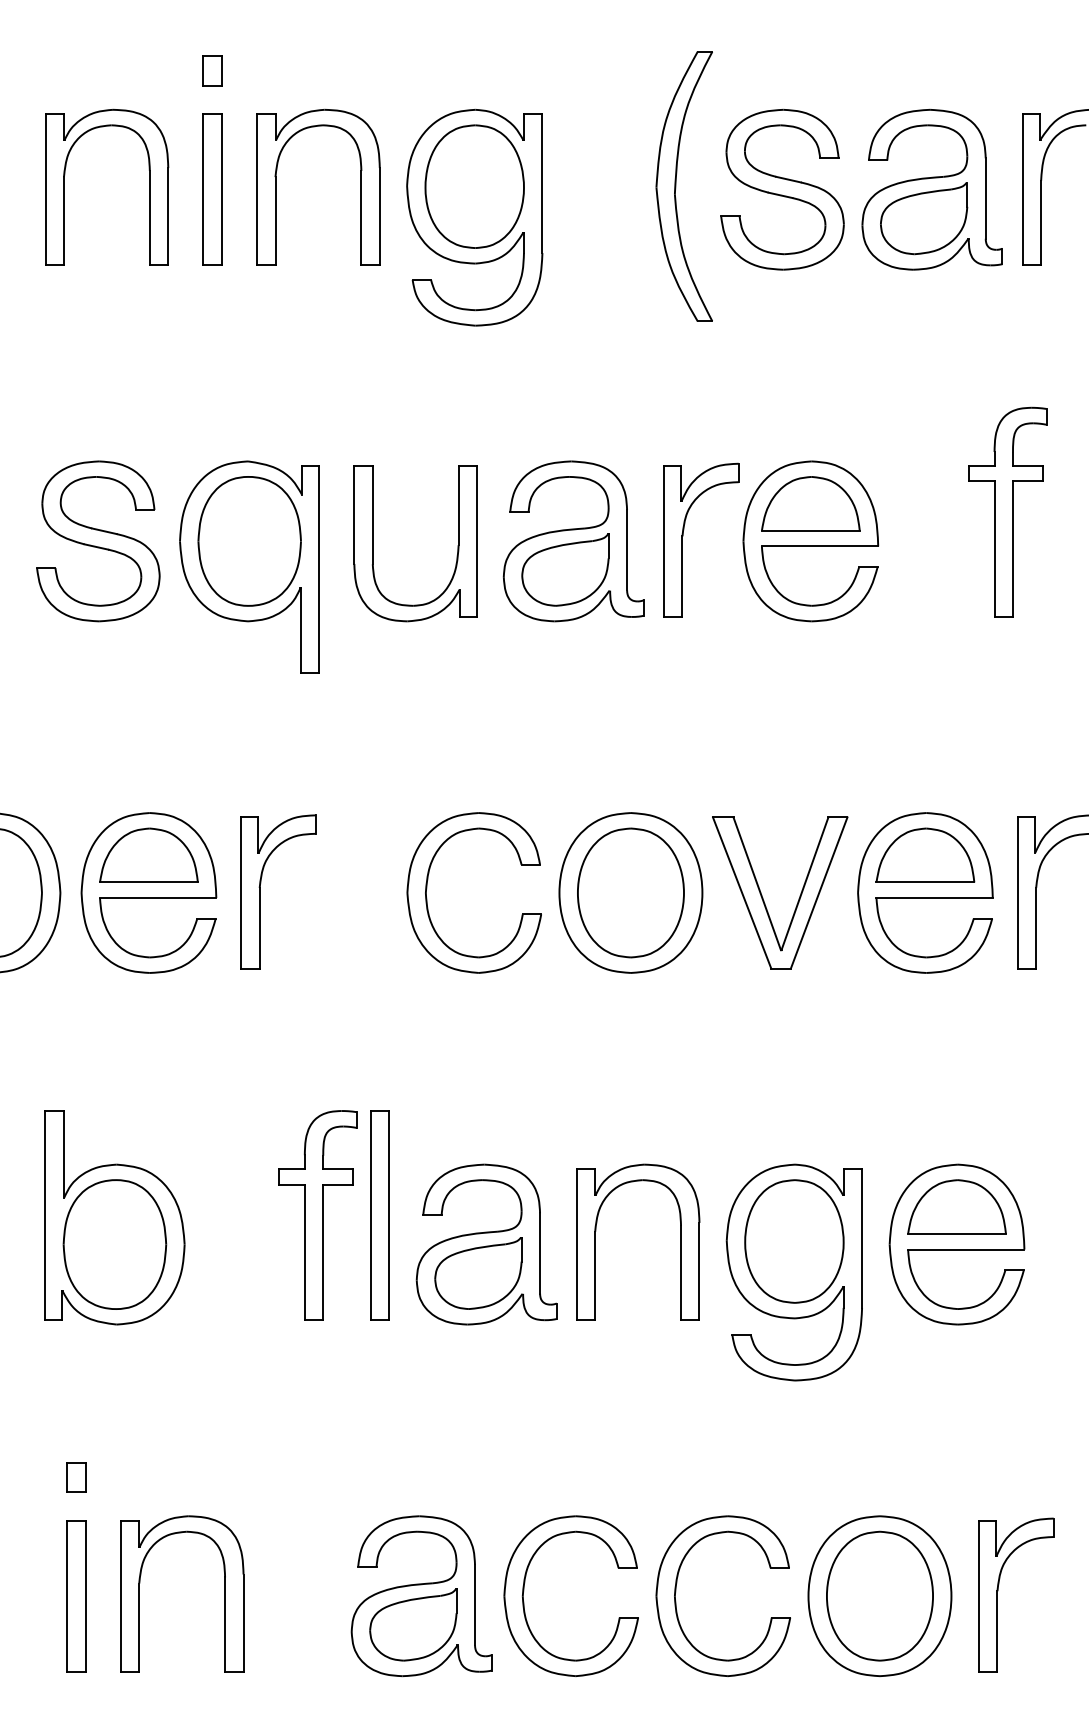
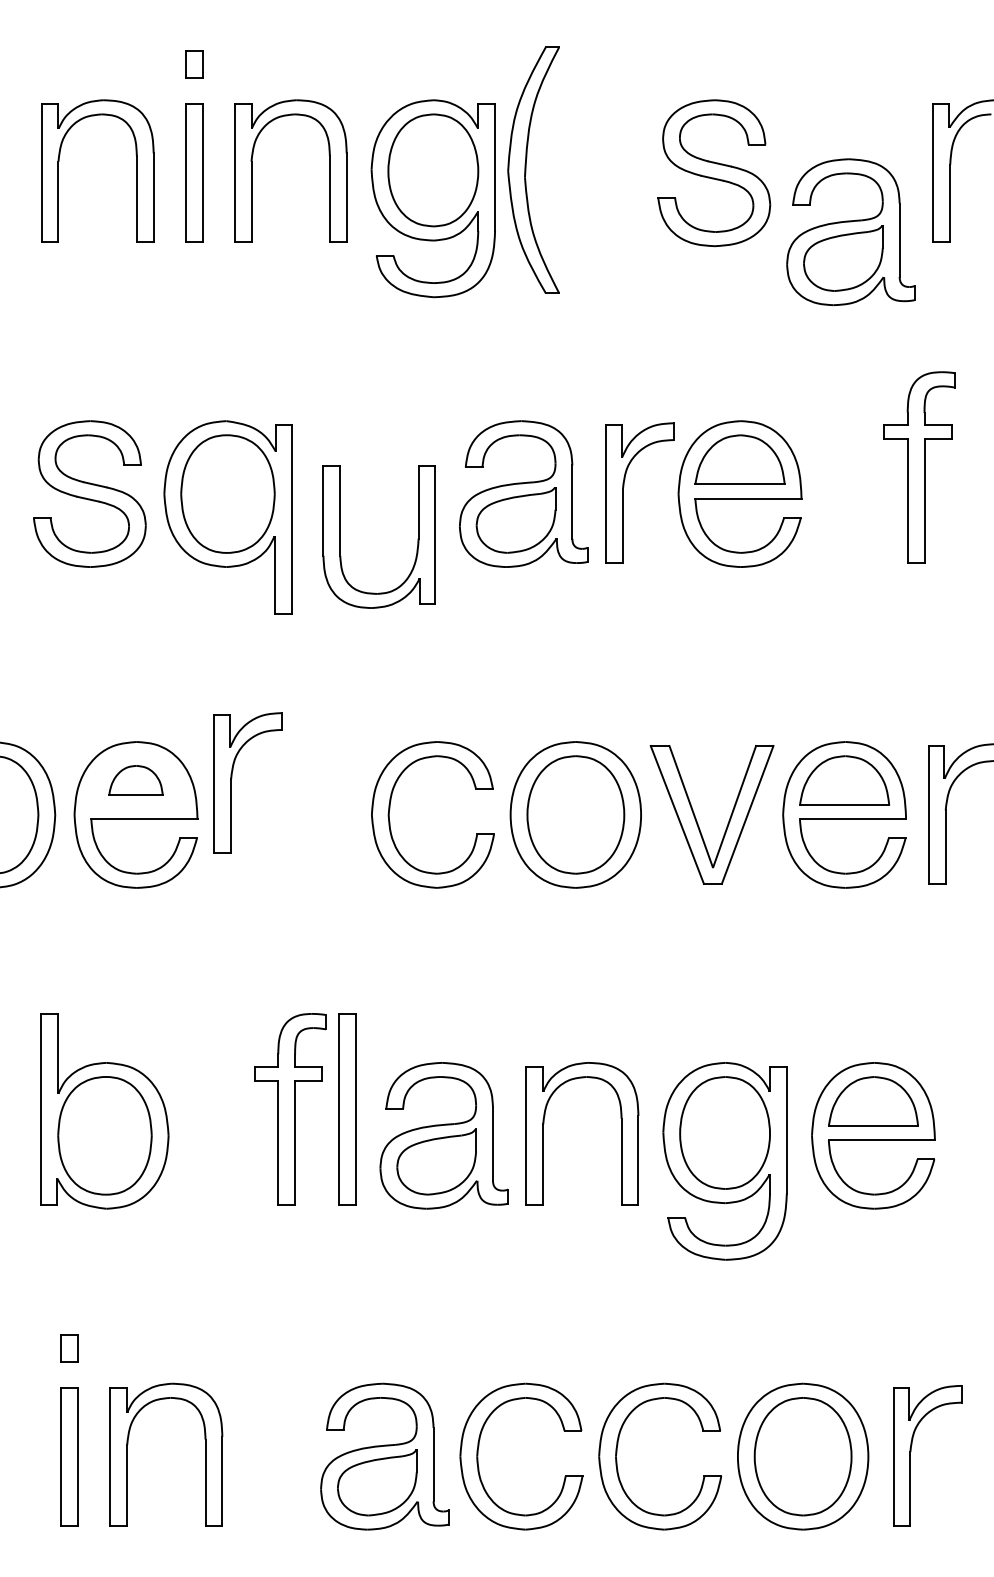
part: (676, 185) -> (526, 169), moved
part: (931, 190) -> (850, 232), moved
part: (373, 542) -> (340, 536), moved
part: (148, 855) -> (135, 780), size x0.6
part: (261, 887) -> (232, 778), moved

